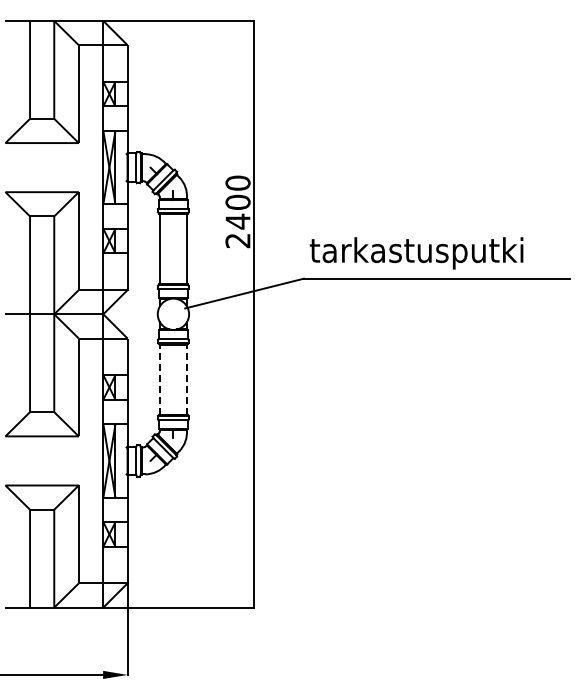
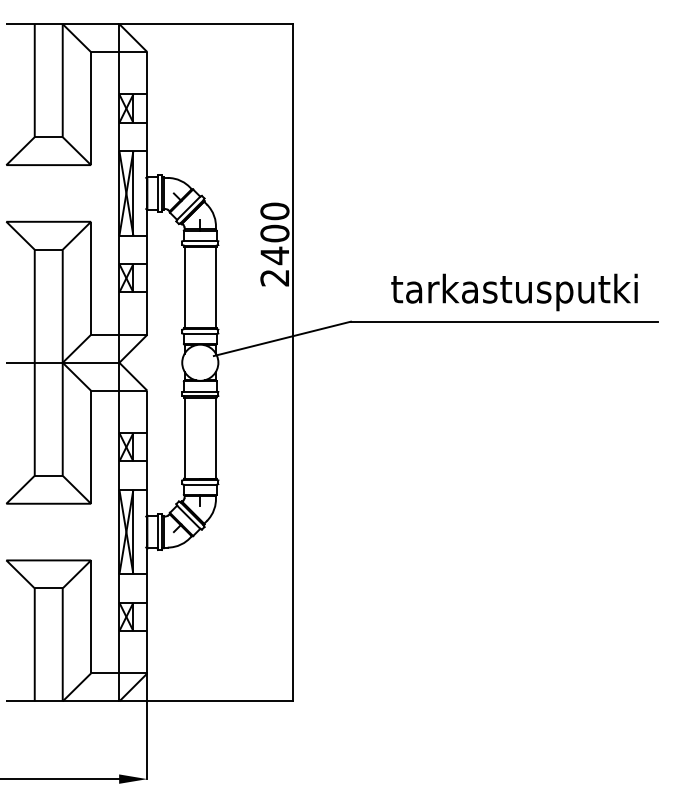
text: (416, 253) -> (514, 292), moved
line: (159, 379) -> (184, 438), dashed -> solid
line: (186, 379) -> (215, 438), dashed -> solid

